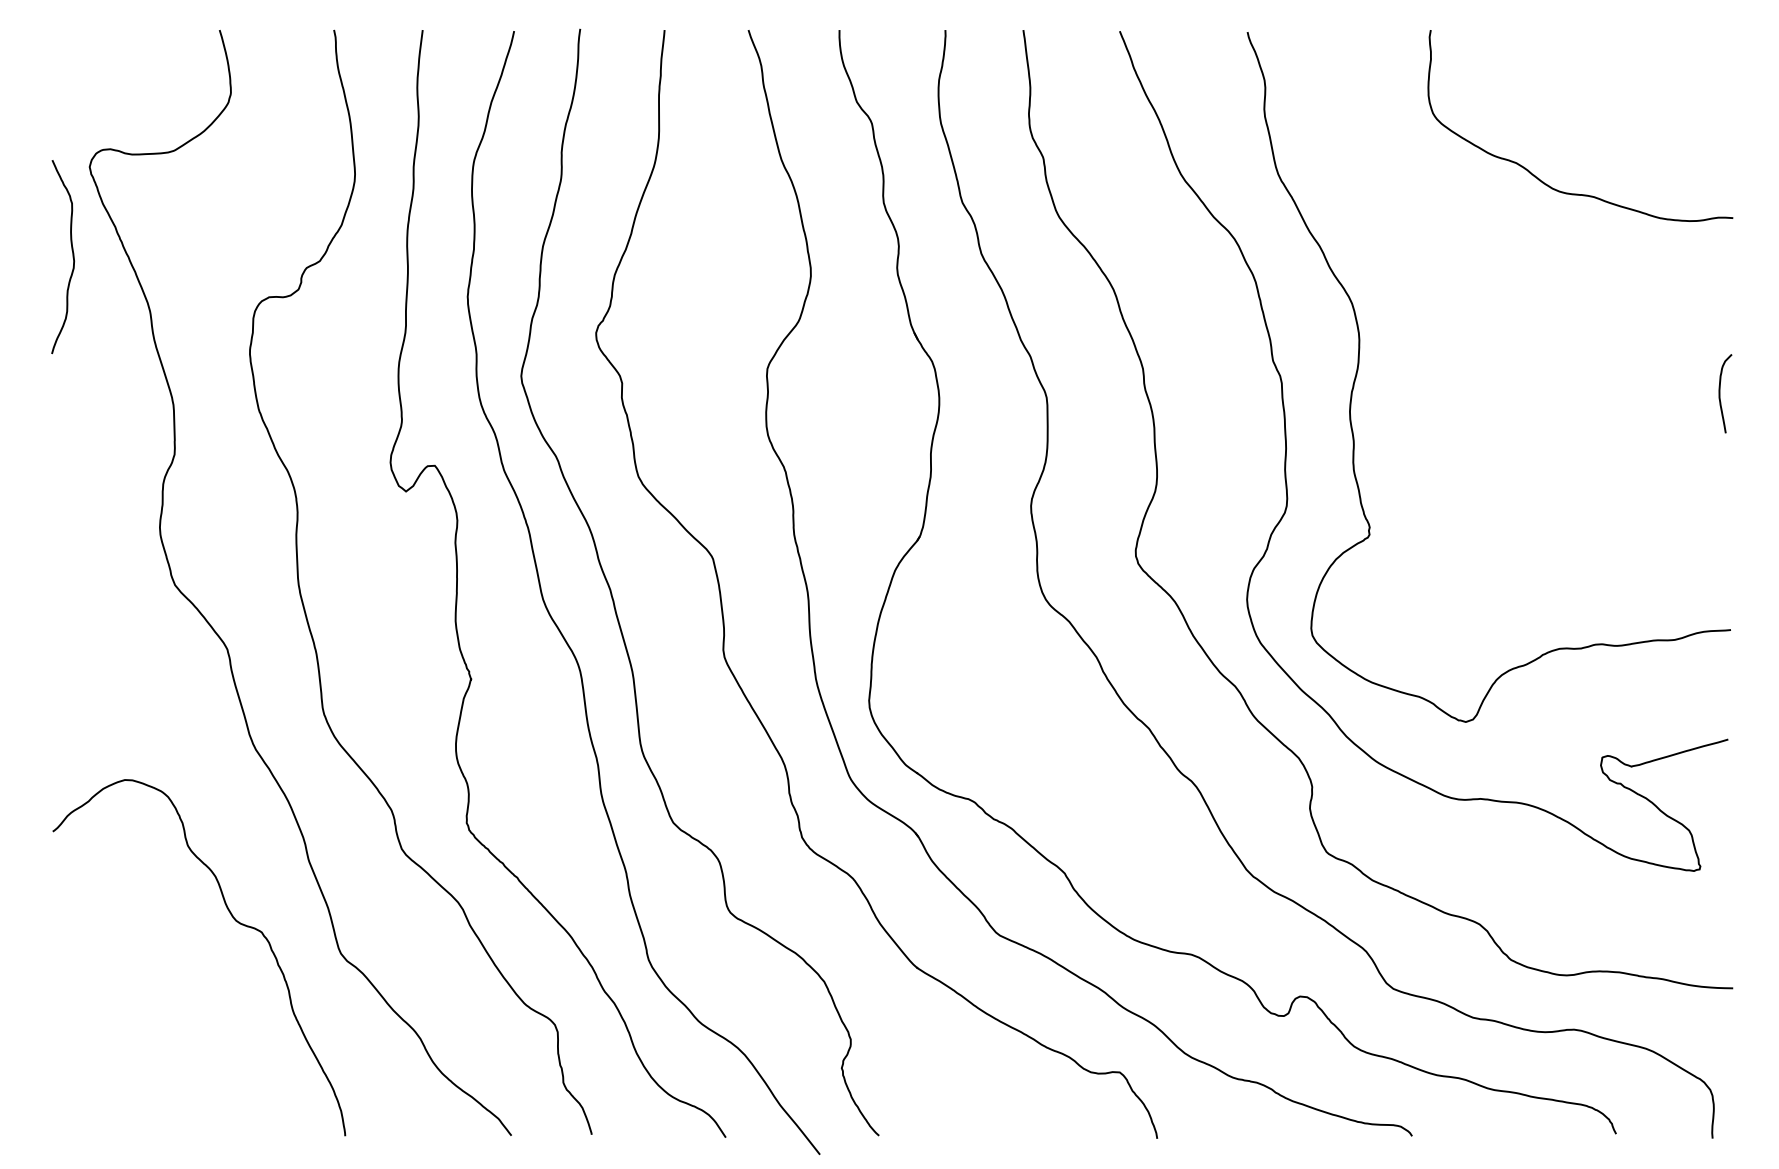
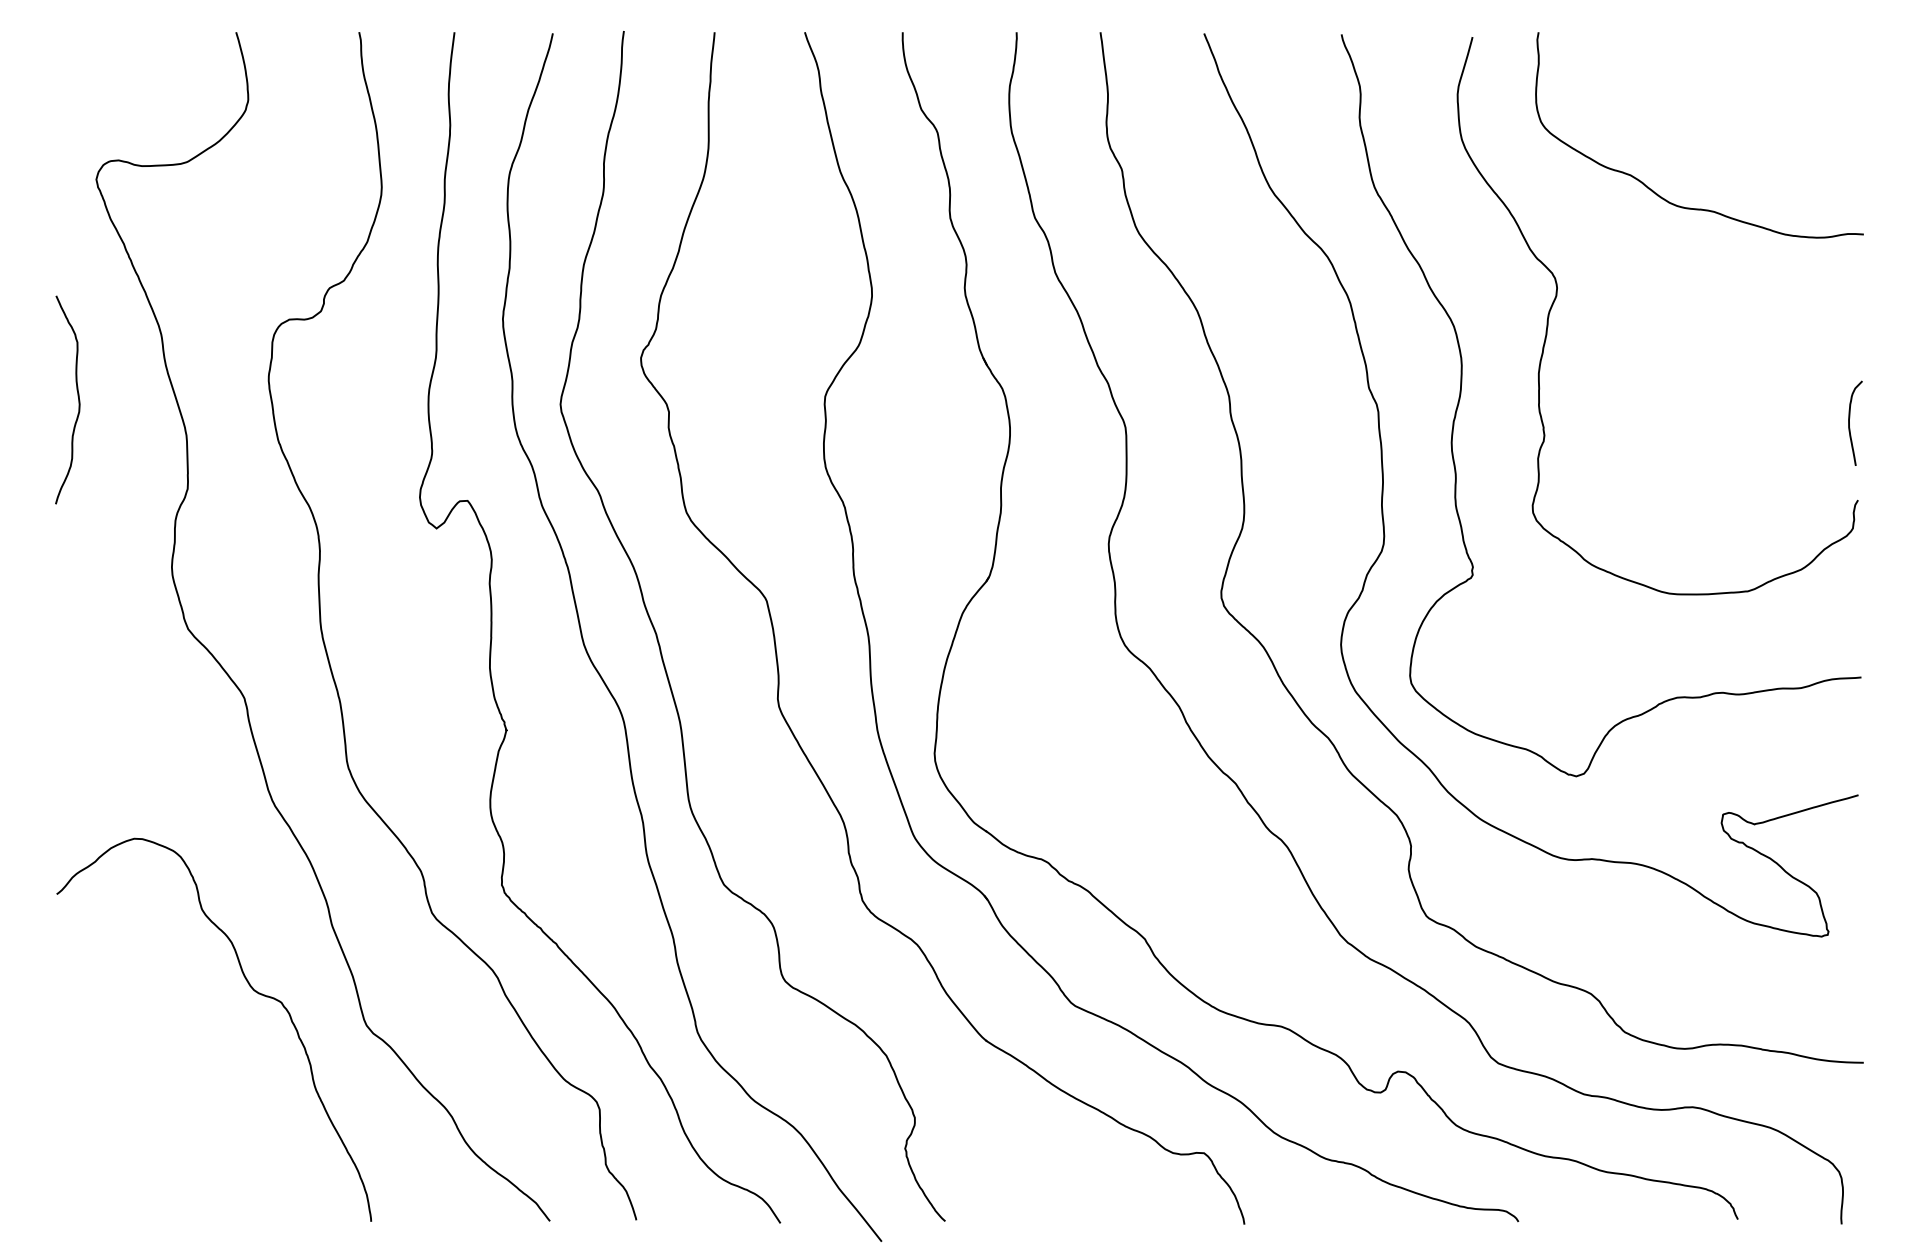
curve: (72, 257) -> (77, 400), moved
curve: (1448, 275) -> (1557, 296), added

